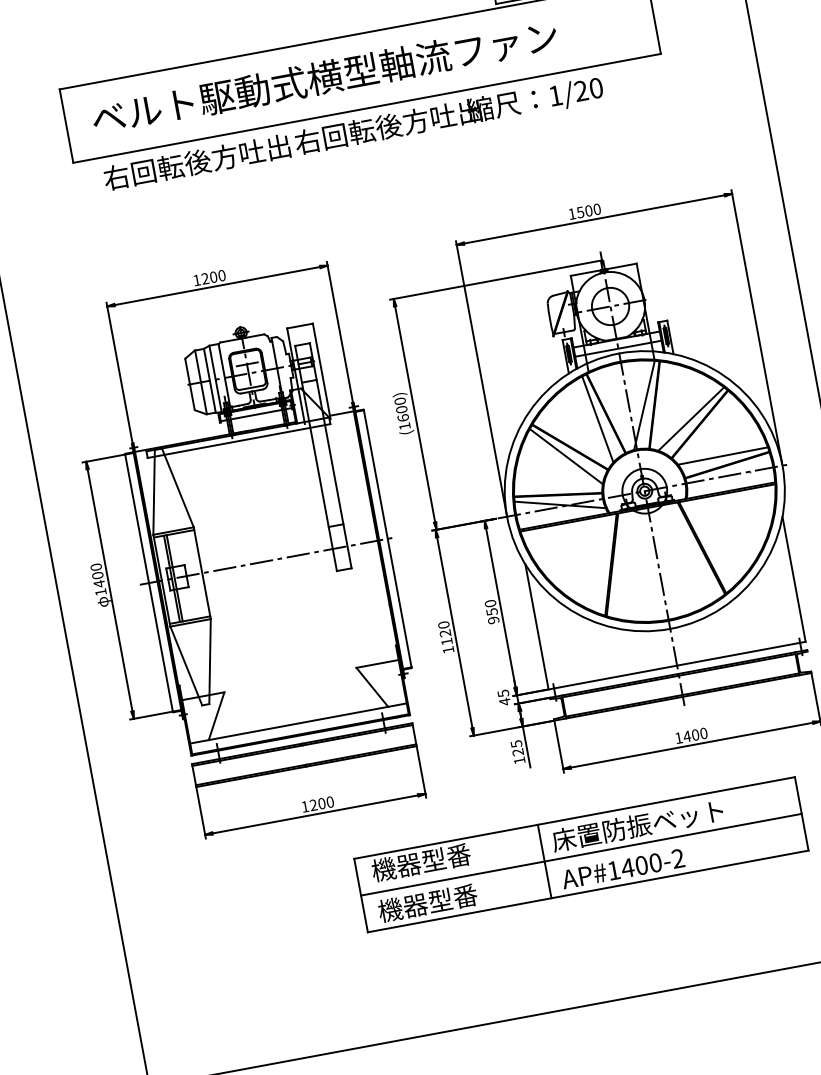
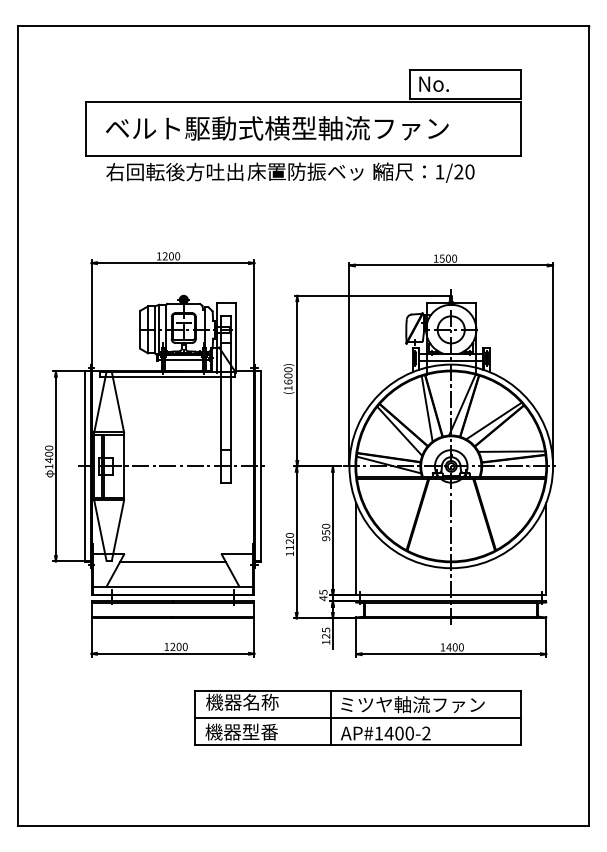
text: (387, 126) -> (315, 171), 右回転後方吐出 -> 床置防振ベット
line: (291, 691) -> (172, 562), added
text: (650, 823) -> (411, 704), 床置防振ベット -> ミツヤ軸流ファン
text: (445, 857) -> (260, 701), 機器型番 -> 機器名称

